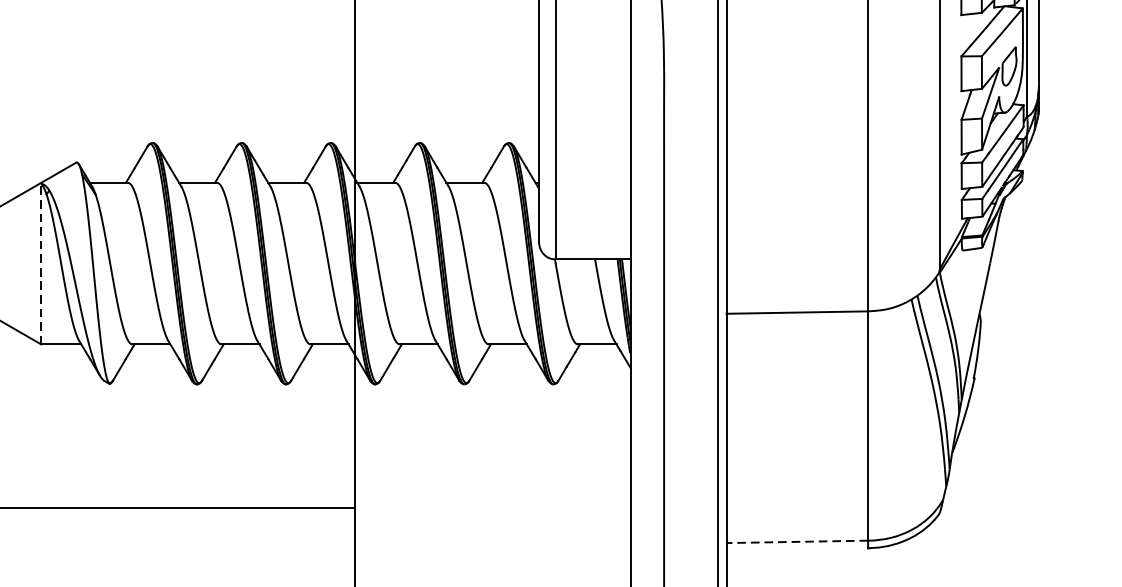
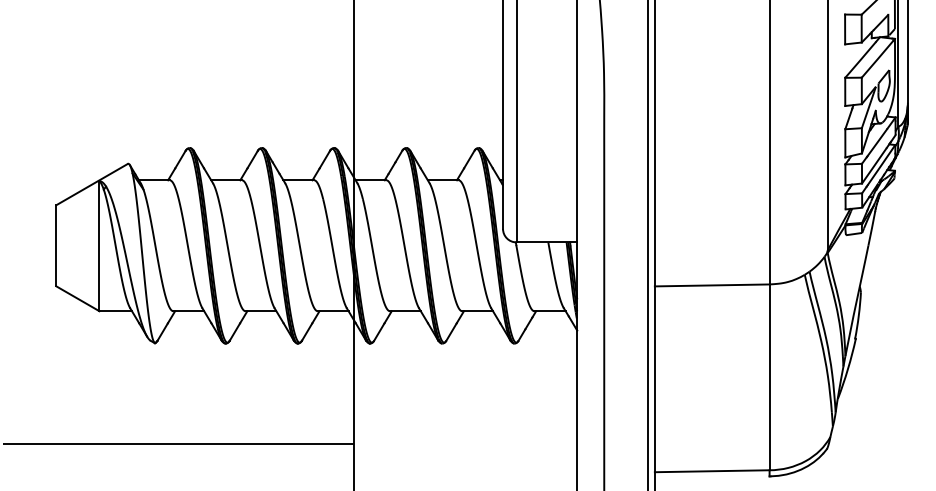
line: (41, 263) -> (99, 245), dashed -> solid
line: (796, 542) -> (711, 471), dashed -> solid

